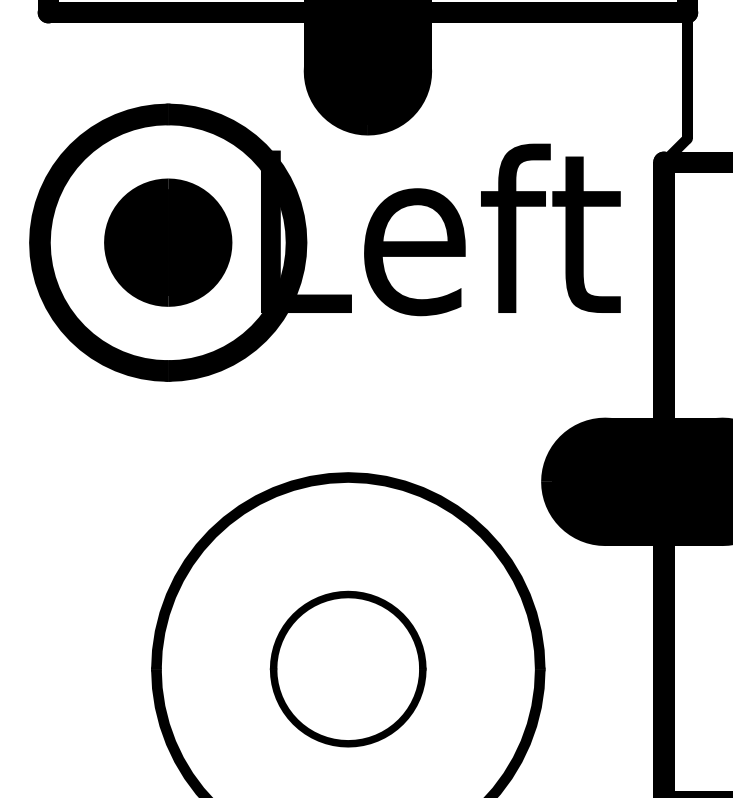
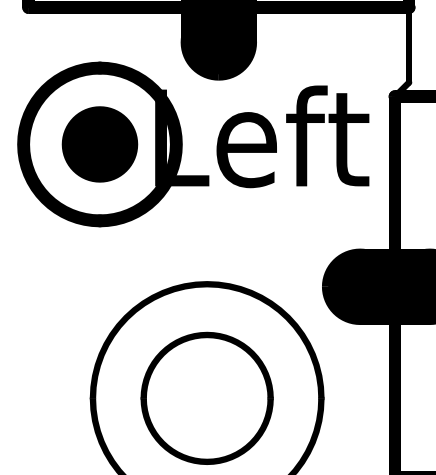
part: (347, 667) -> (206, 397), size x1.43

